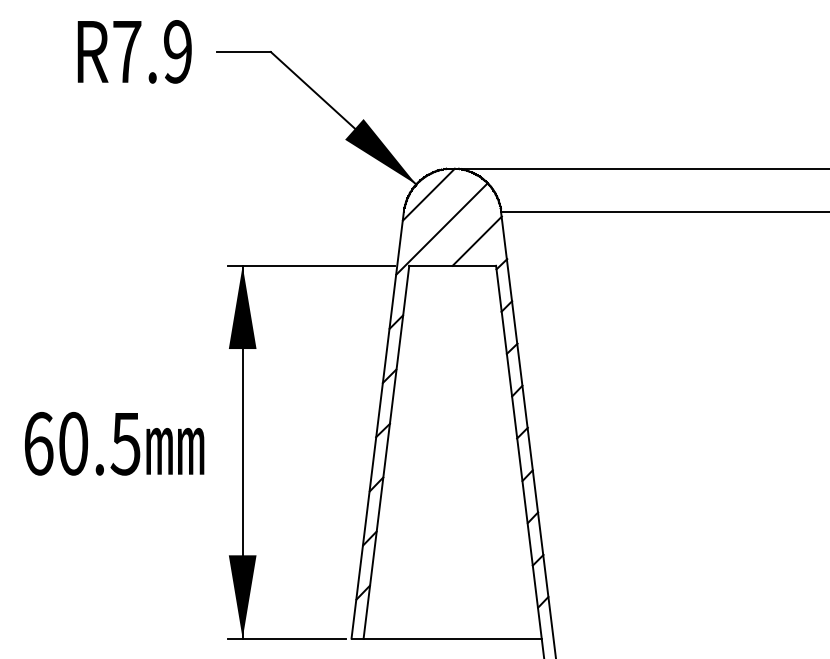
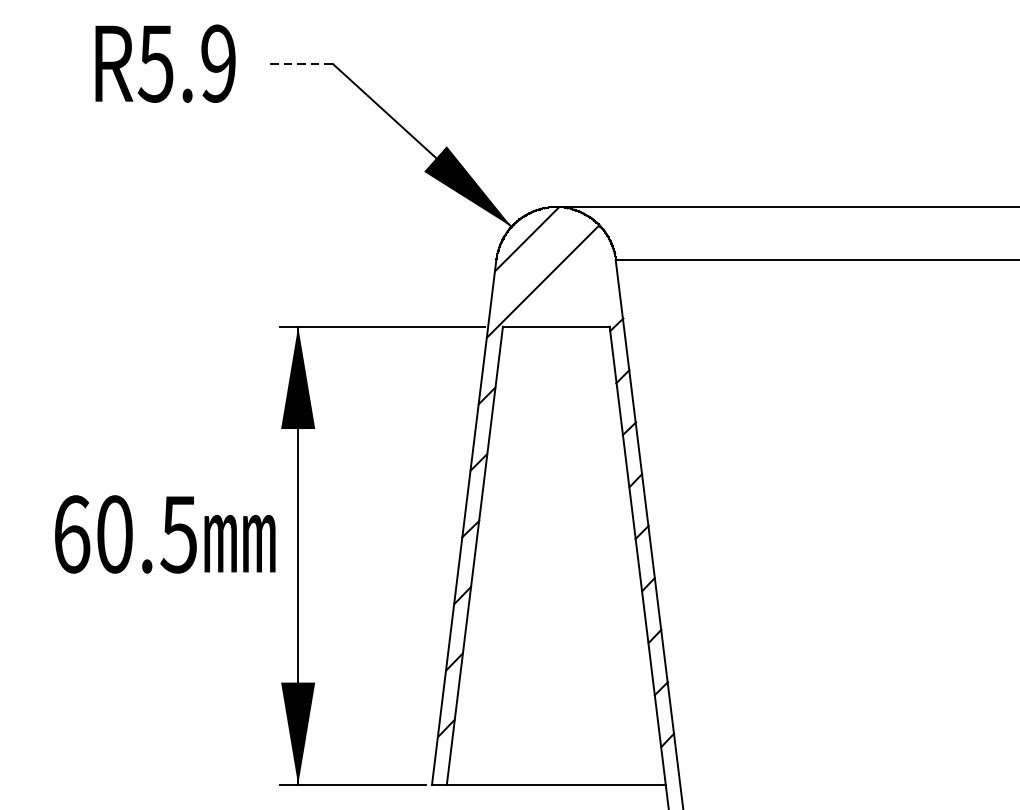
text: (126, 52) -> (155, 64), R7.9 -> R5.9
line: (243, 52) -> (299, 64), solid -> dashed
line: (476, 240) -> (585, 295), removed
text: (114, 443) -> (165, 534), moved

